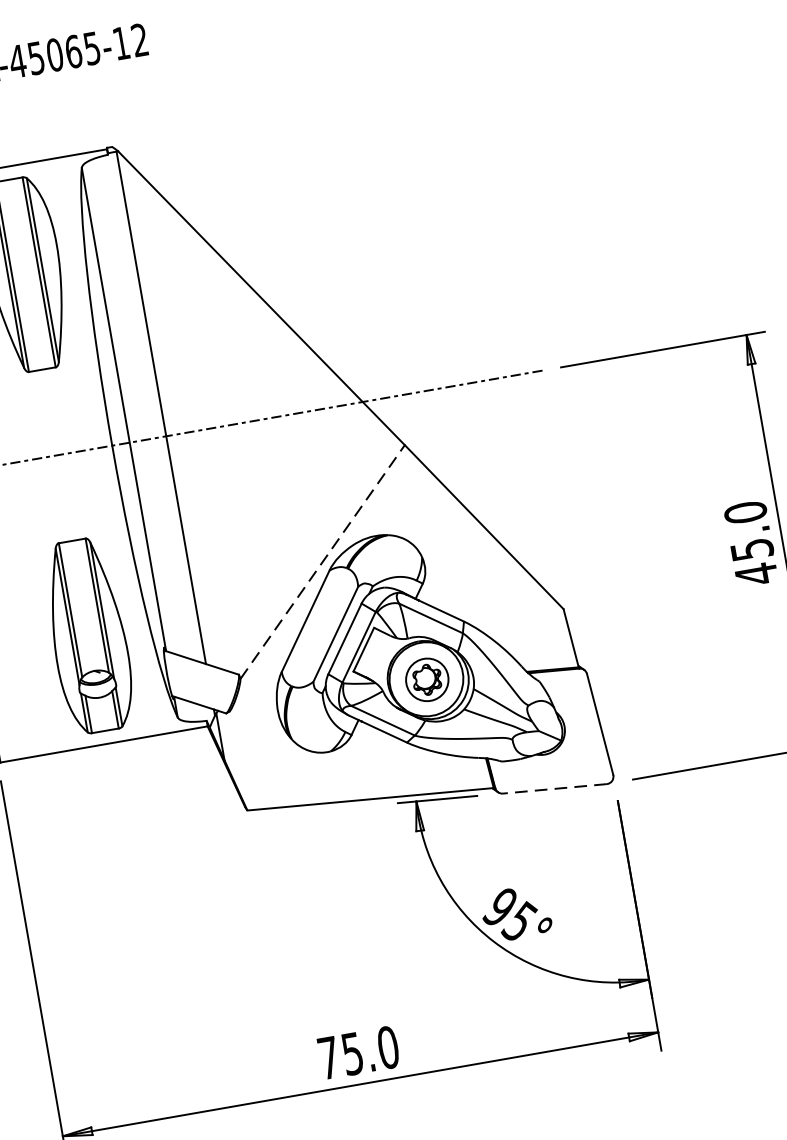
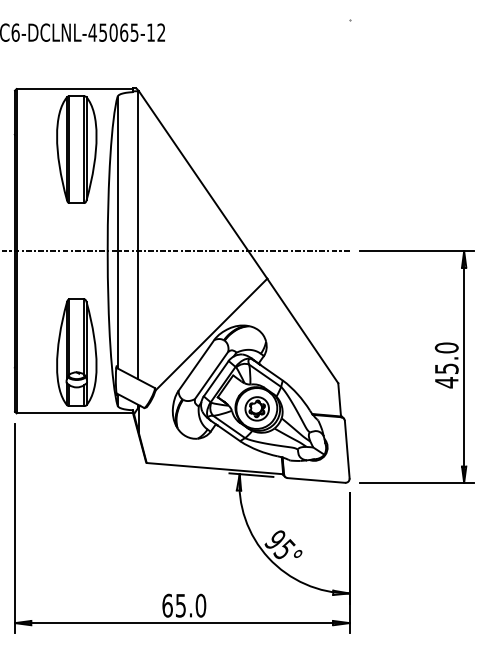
line: (322, 561) -> (211, 334), dashed -> solid
line: (555, 788) -> (316, 480), dashed -> solid
text: (328, 1057) -> (167, 605), 75.0 -> 65.0

